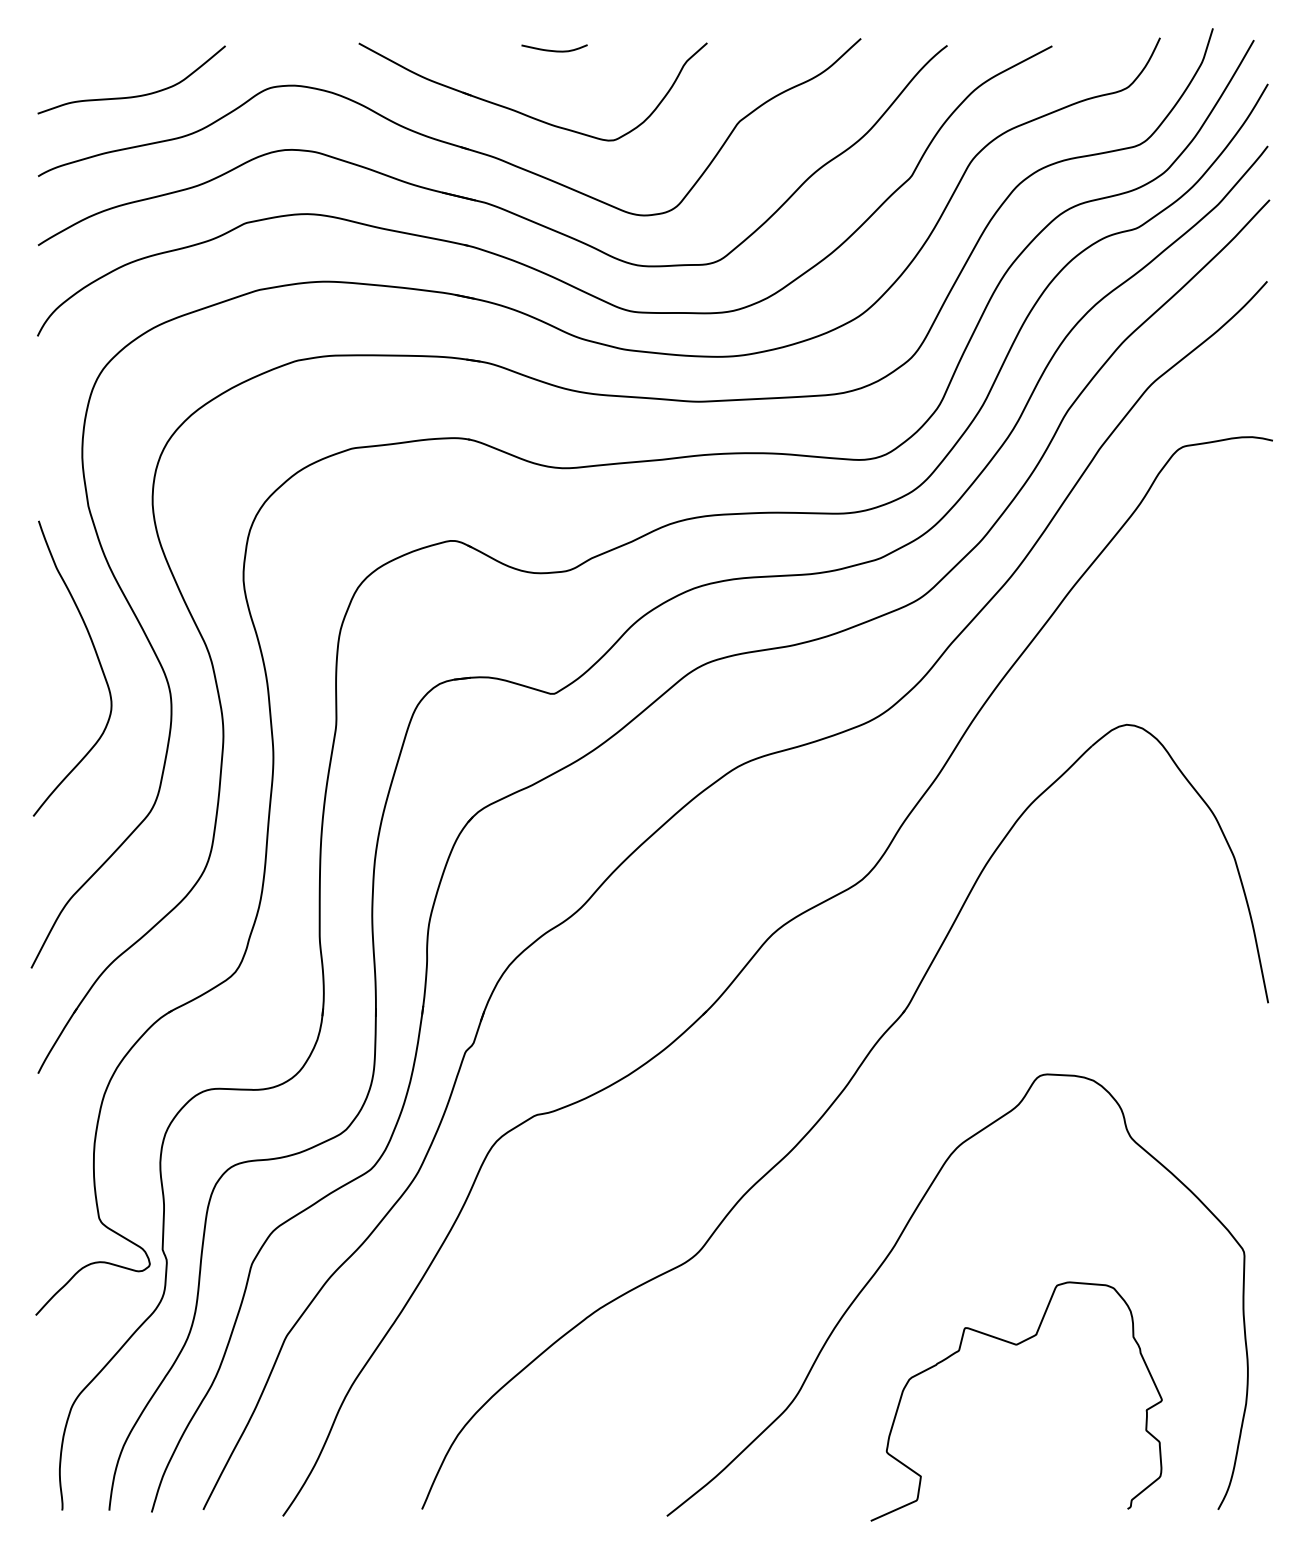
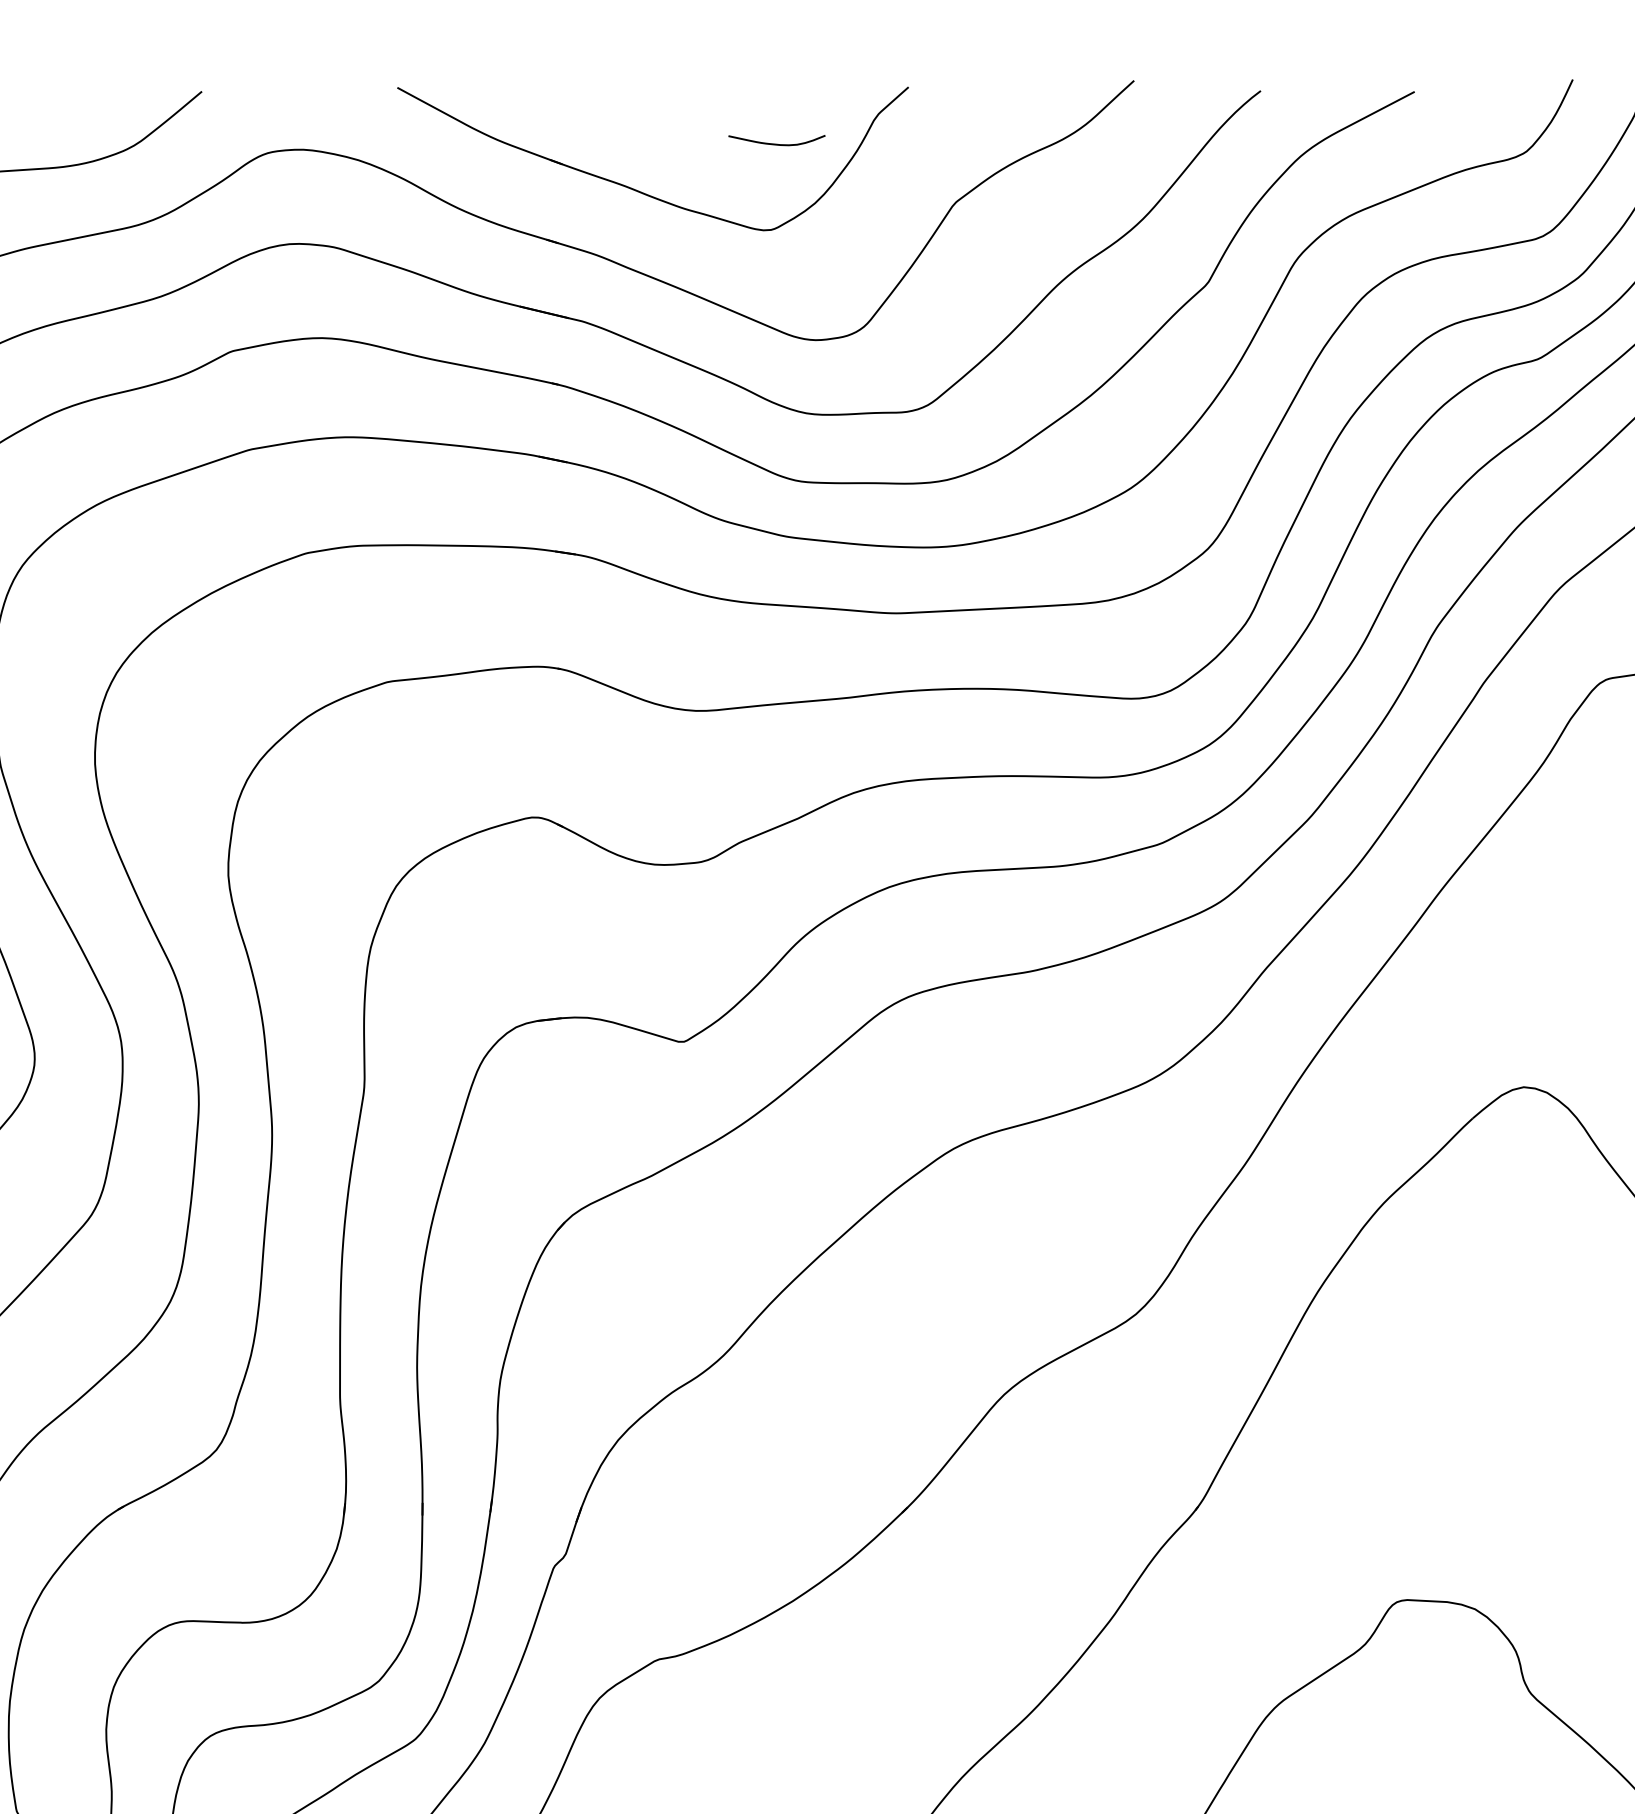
curve: (554, 50) -> (776, 143), moved

